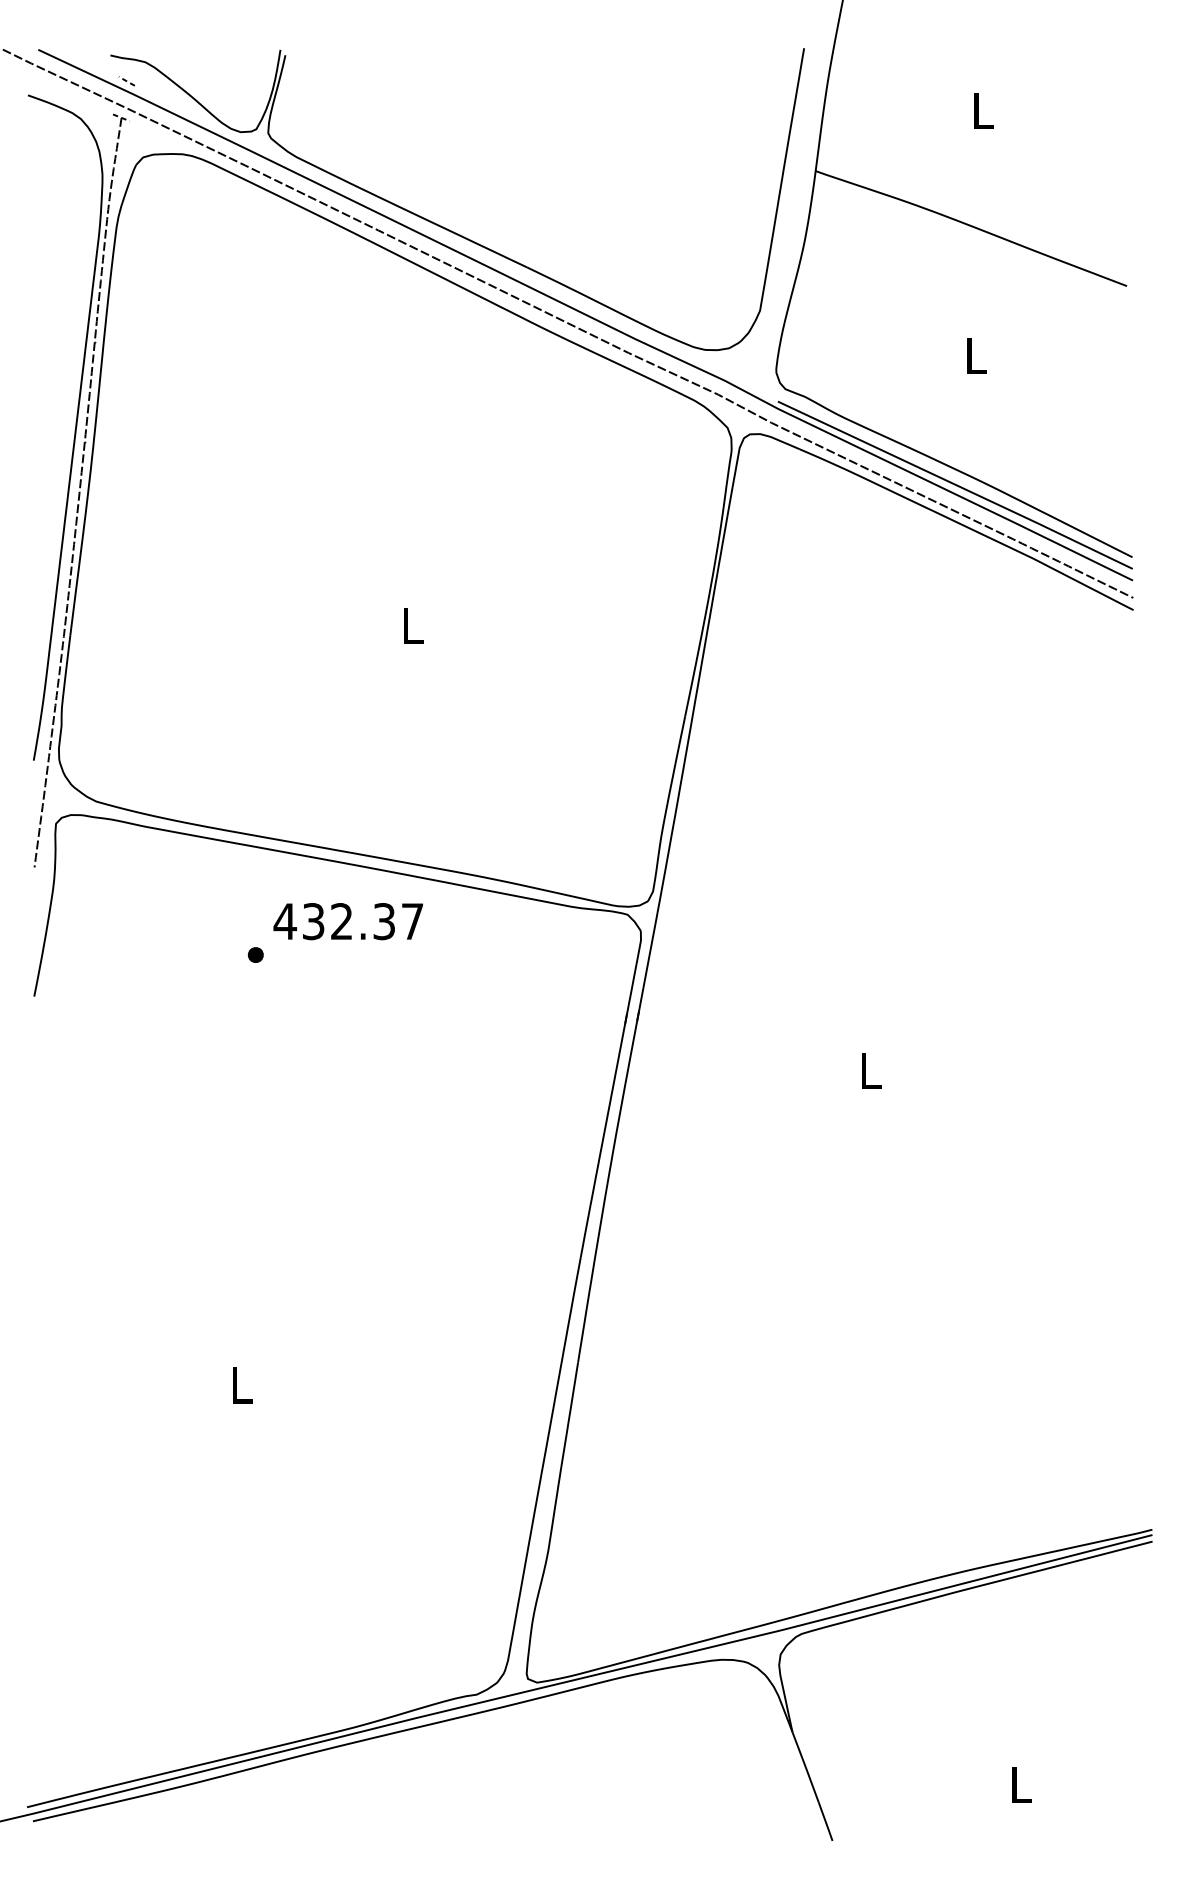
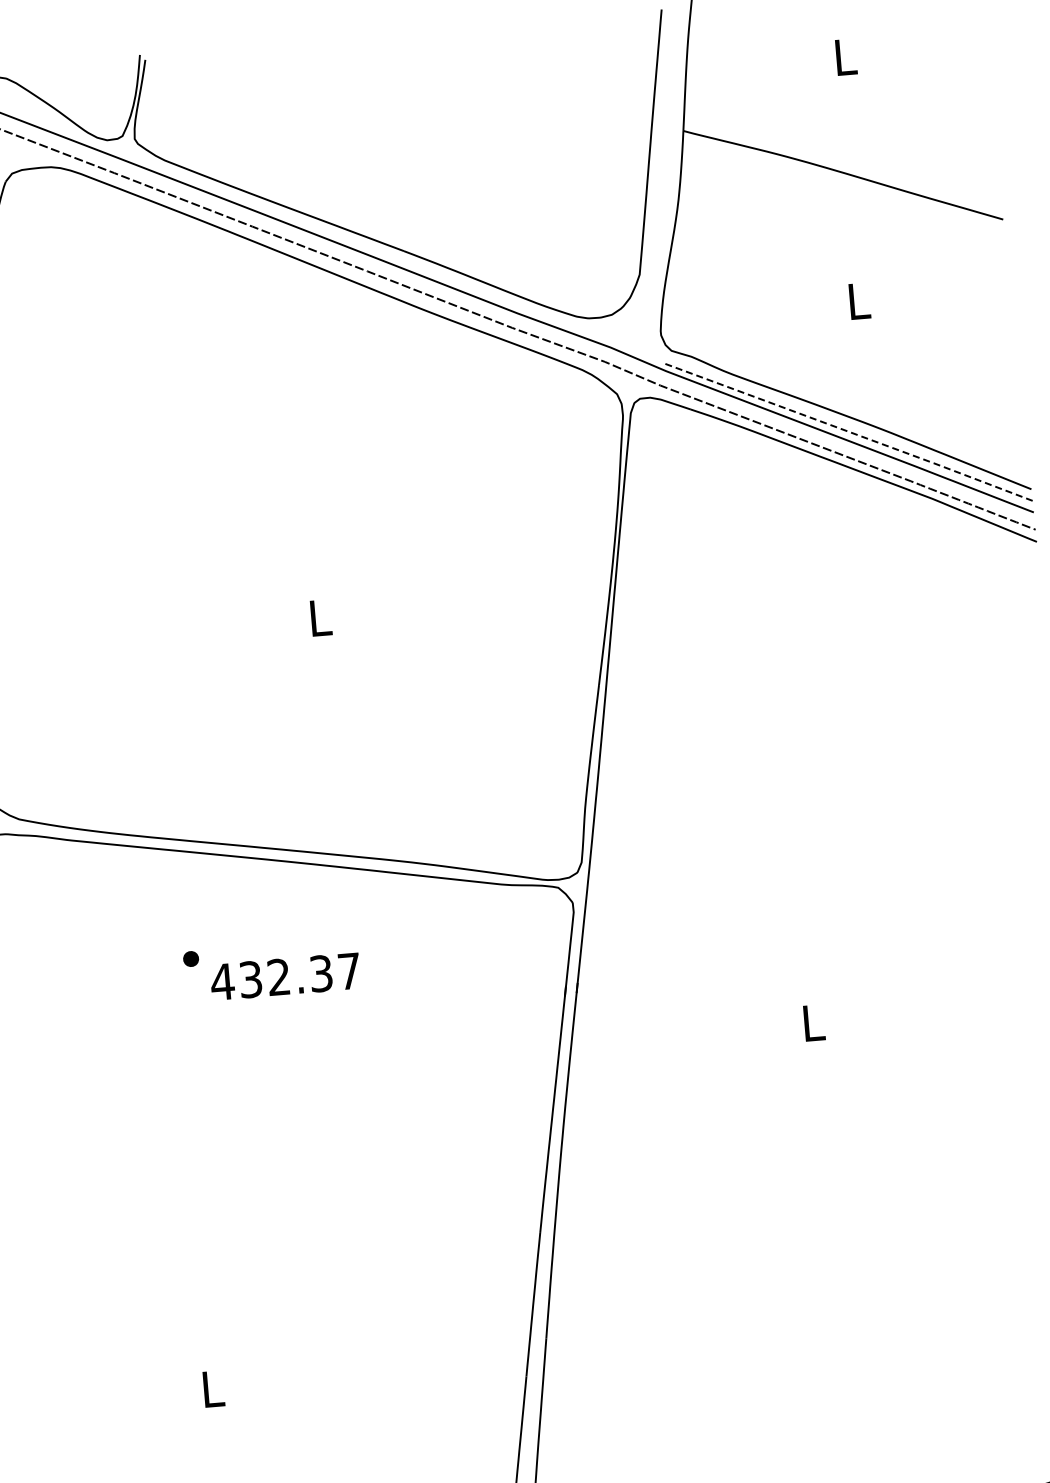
line: (956, 485) -> (850, 432), solid -> dashed
text: (347, 921) -> (284, 976), moved

